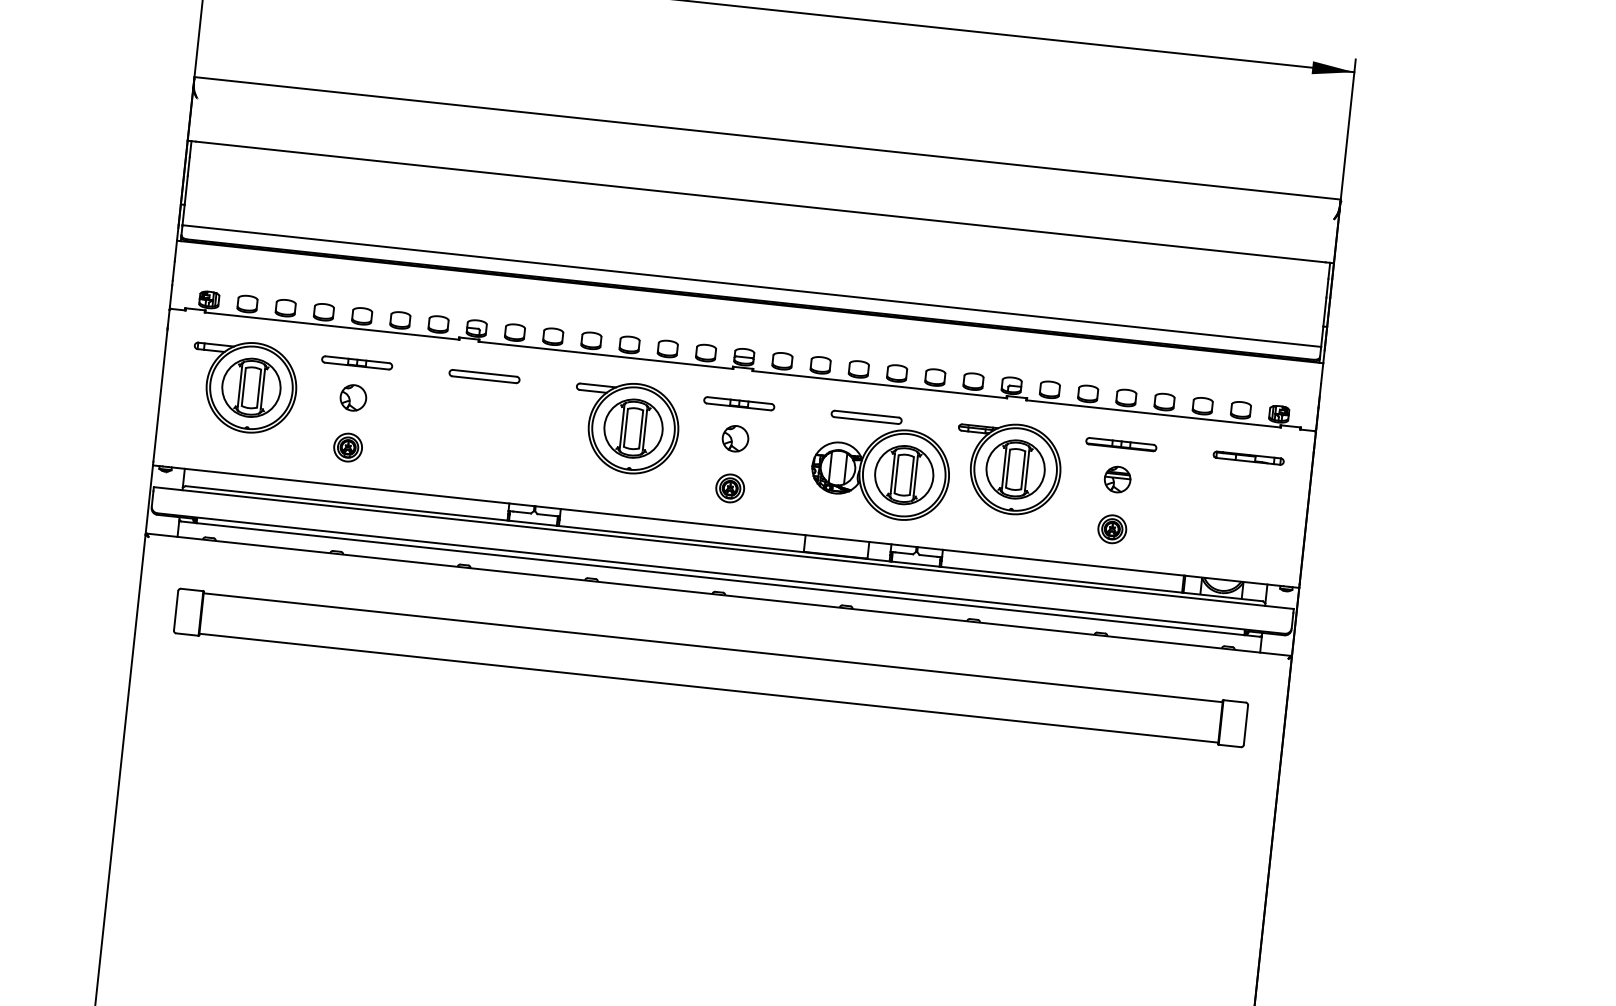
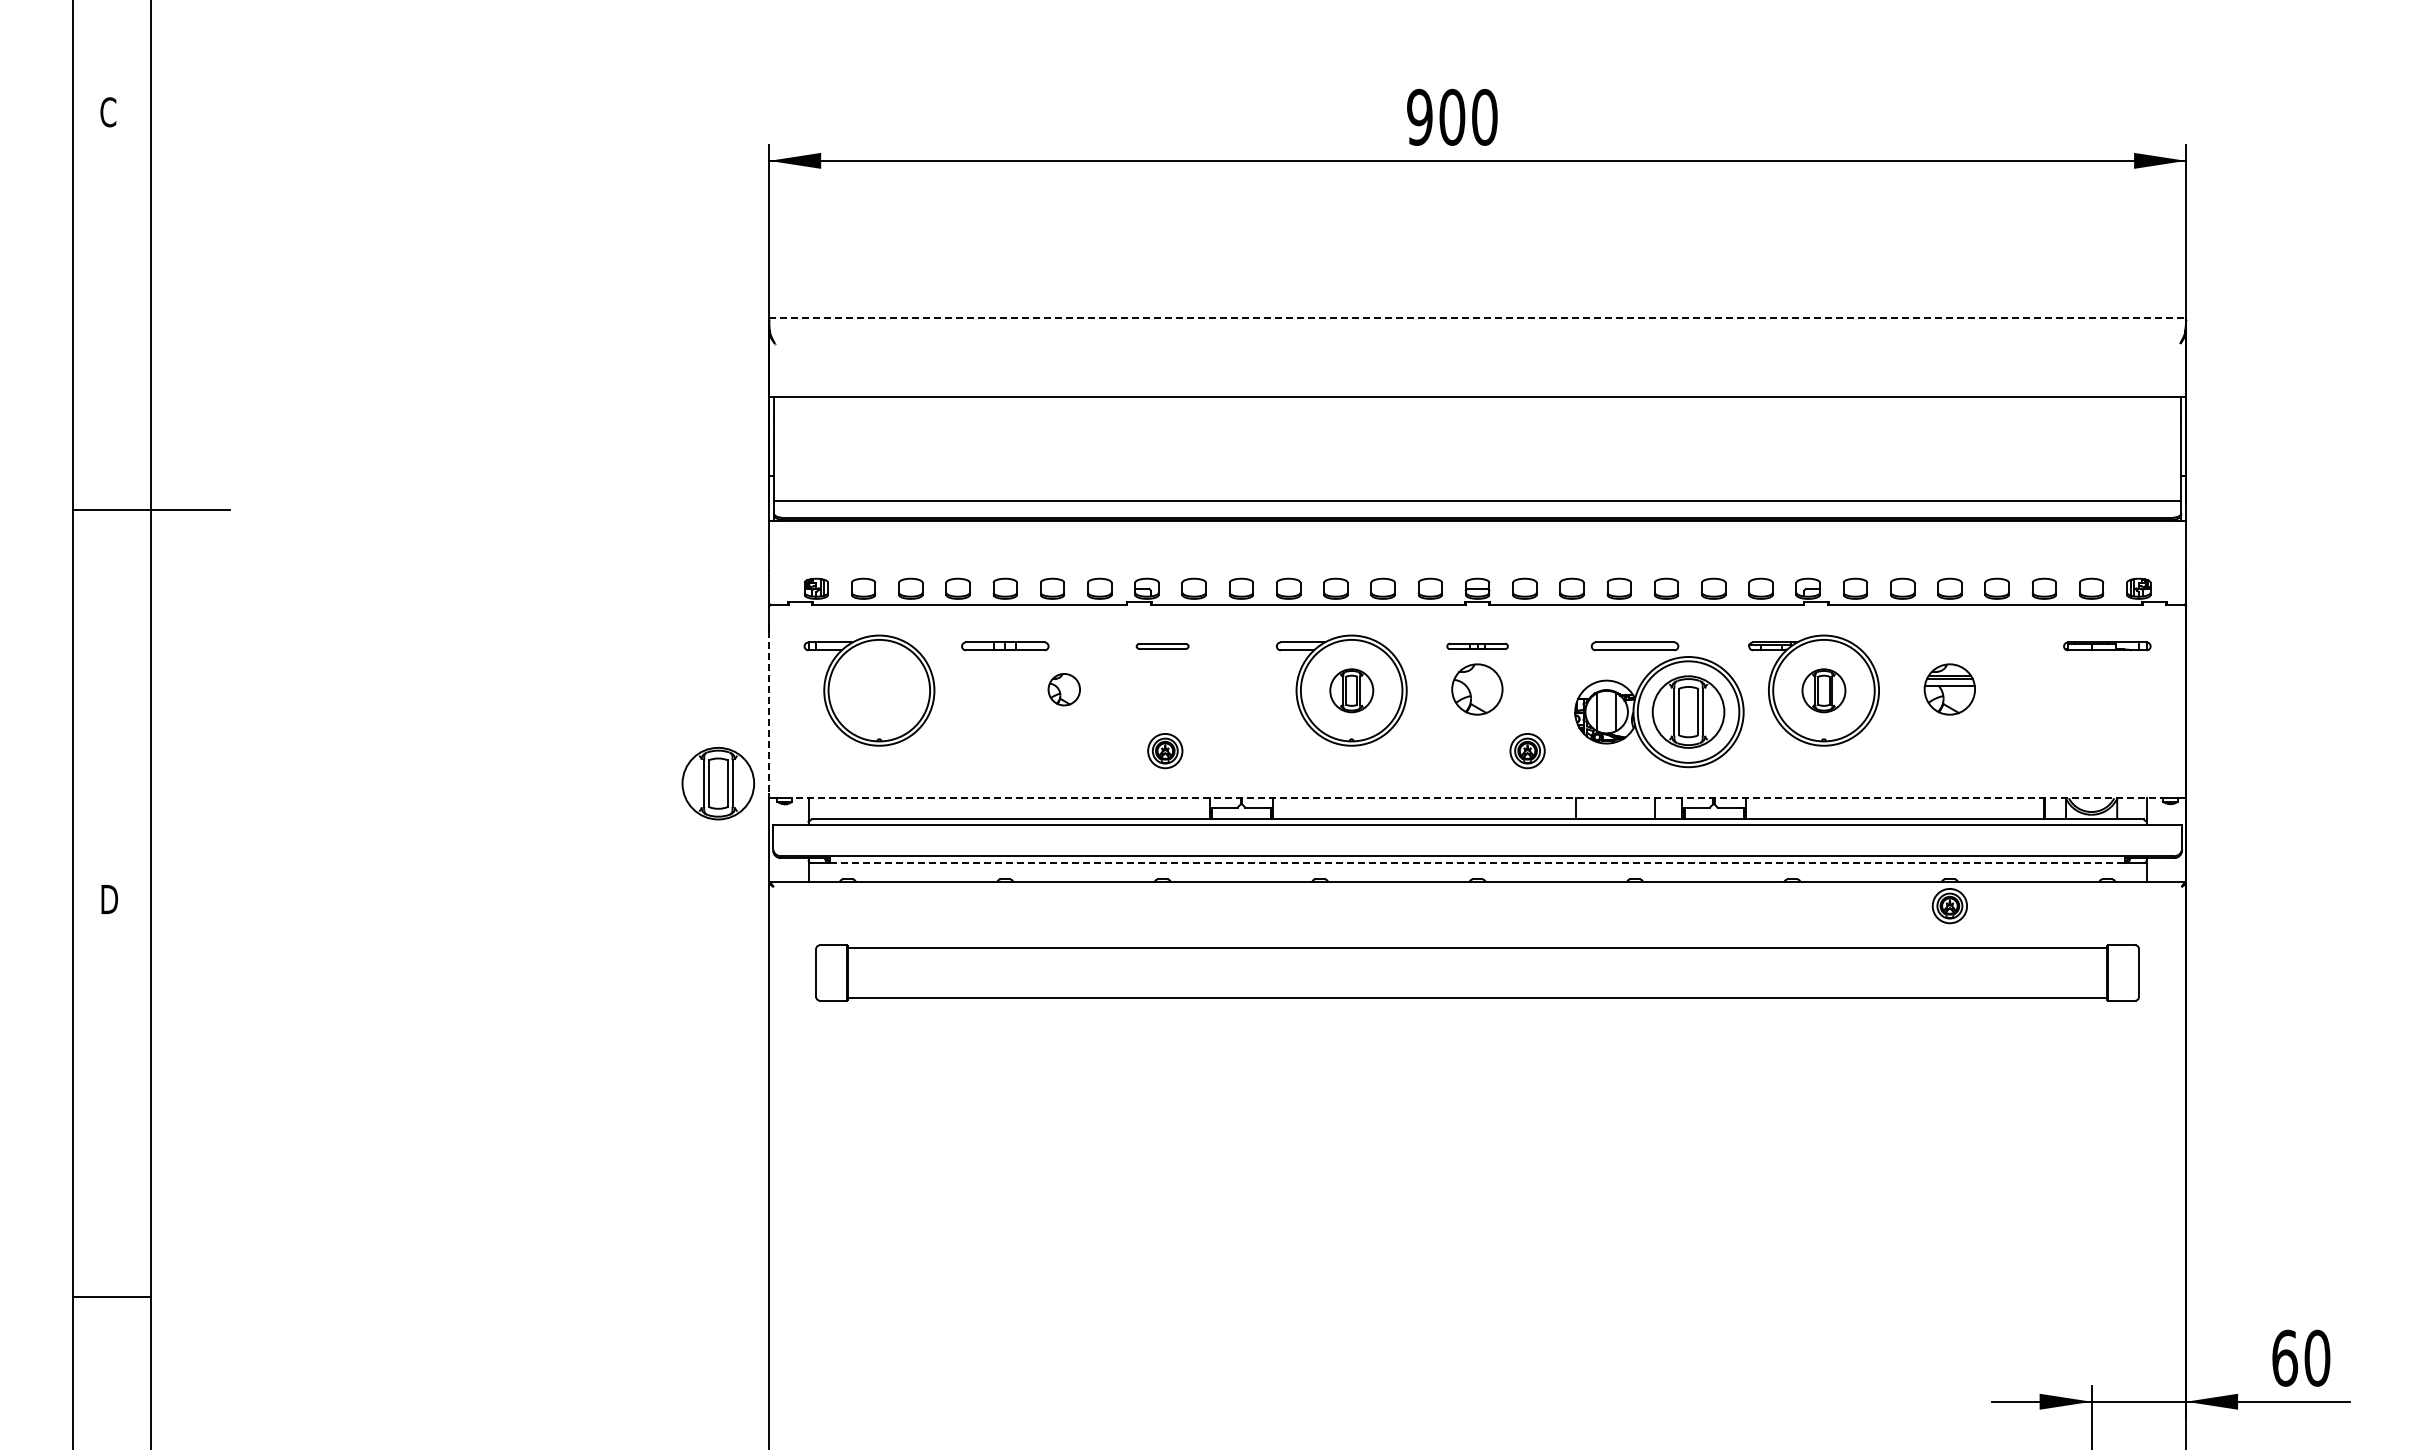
line: (768, 138) -> (1478, 318), solid -> dashed
part: (484, 376) -> (1162, 646), size x0.6
part: (251, 387) -> (718, 783), moved
line: (160, 396) -> (769, 713), solid -> dashed
part: (352, 397) -> (1063, 689), moved
part: (739, 403) -> (1477, 646), size x0.7
part: (633, 428) -> (1351, 690), size x0.6
part: (735, 438) -> (1477, 689), size x1.6
part: (1121, 444) -> (1949, 646), removed
part: (348, 447) -> (1165, 751), moved
part: (1015, 469) -> (1823, 690), size x0.6
part: (1117, 479) -> (1949, 689), size x1.6
part: (730, 488) -> (1527, 751), moved
line: (726, 526) -> (1477, 798), solid -> dashed
part: (1111, 529) -> (1949, 906), moved
line: (720, 579) -> (1477, 863), solid -> dashed

